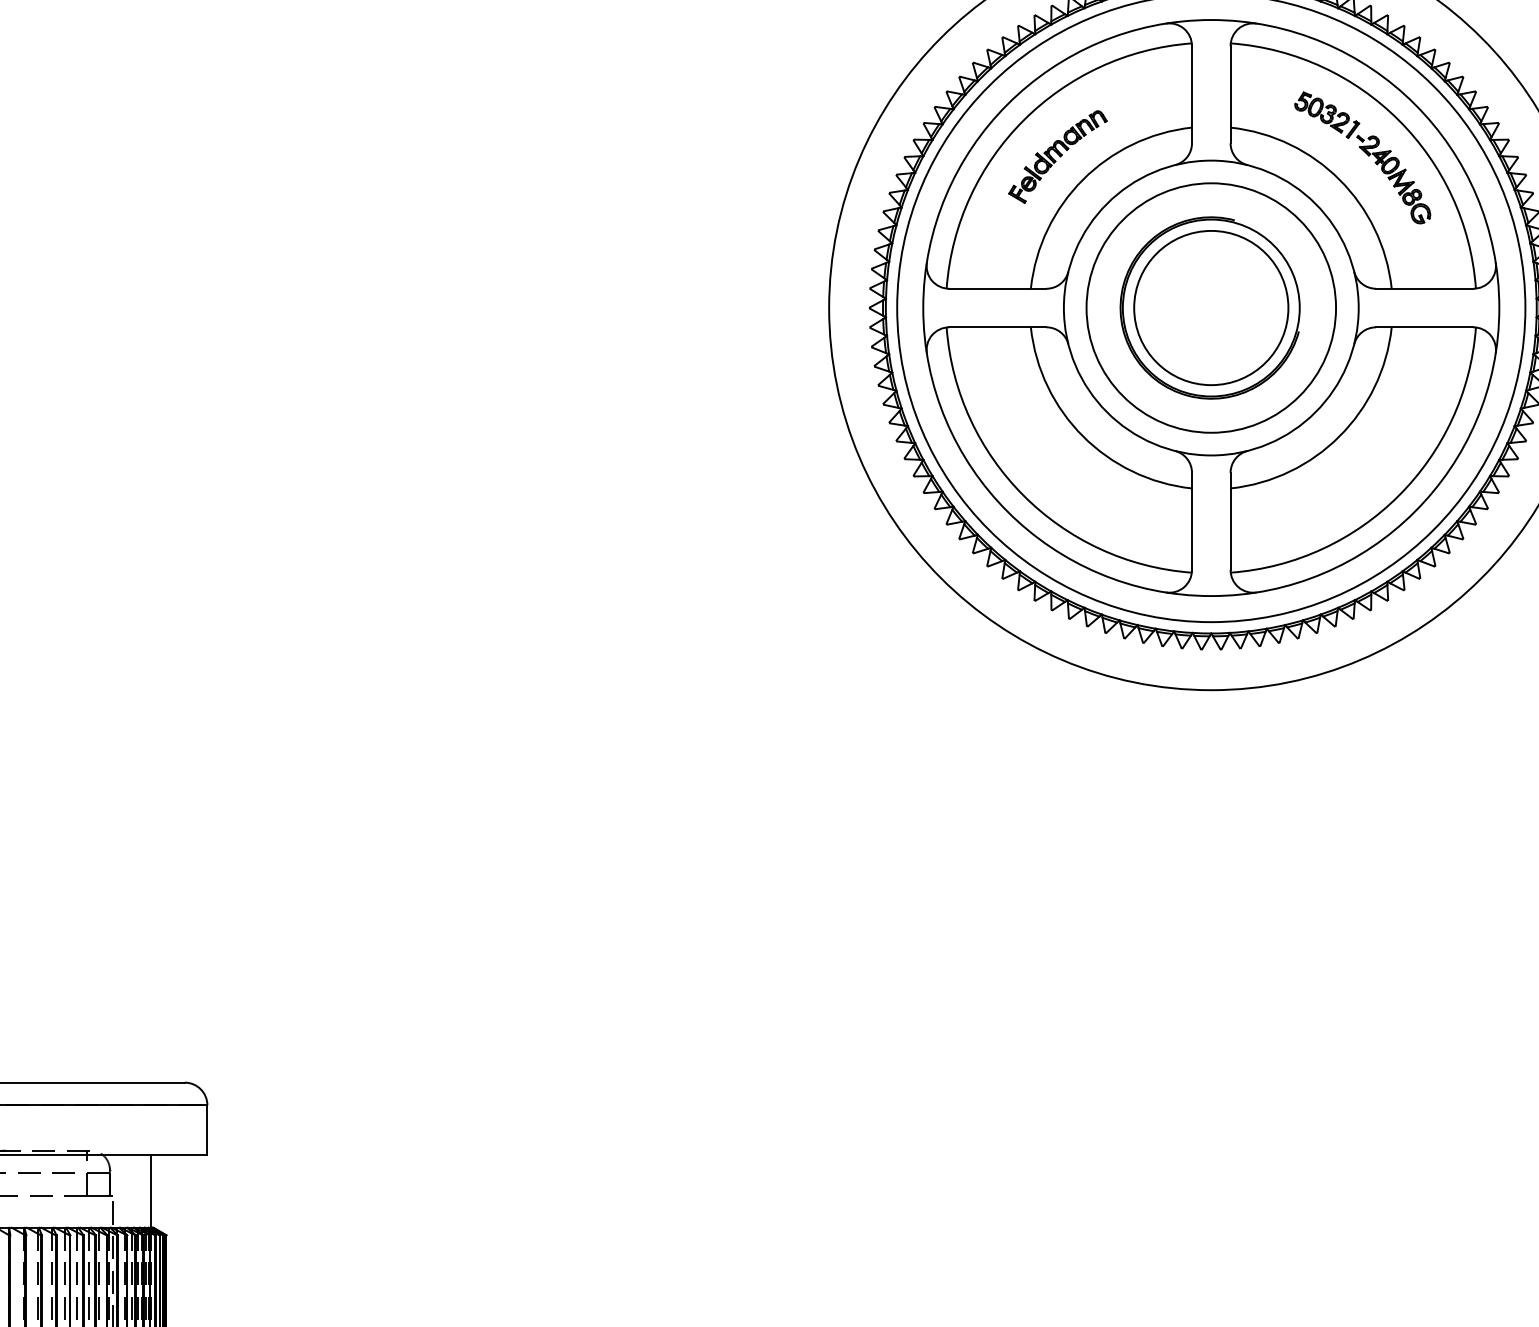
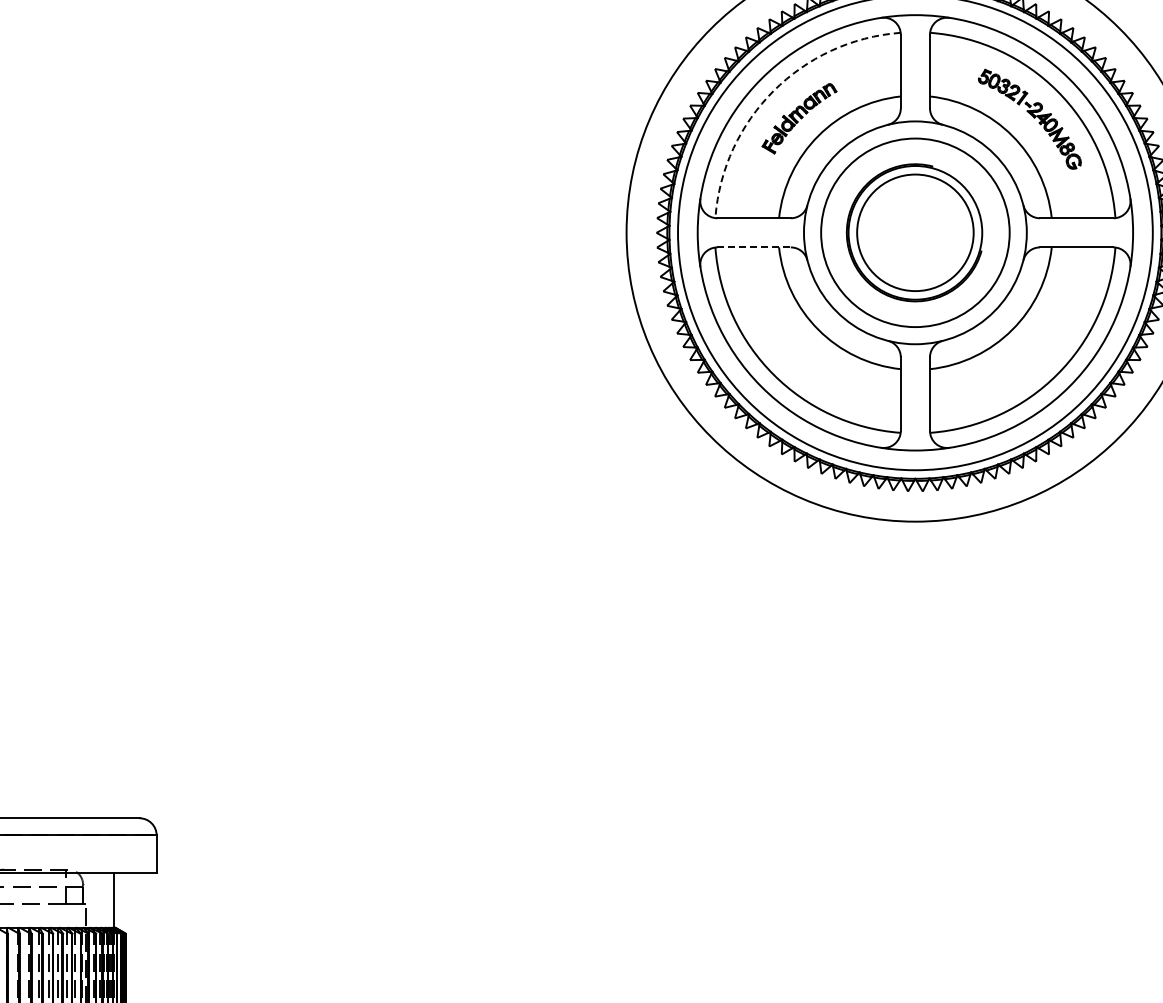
arc: (1023, 121) -> (773, 91), solid -> dashed
line: (998, 327) -> (754, 247), solid -> dashed

